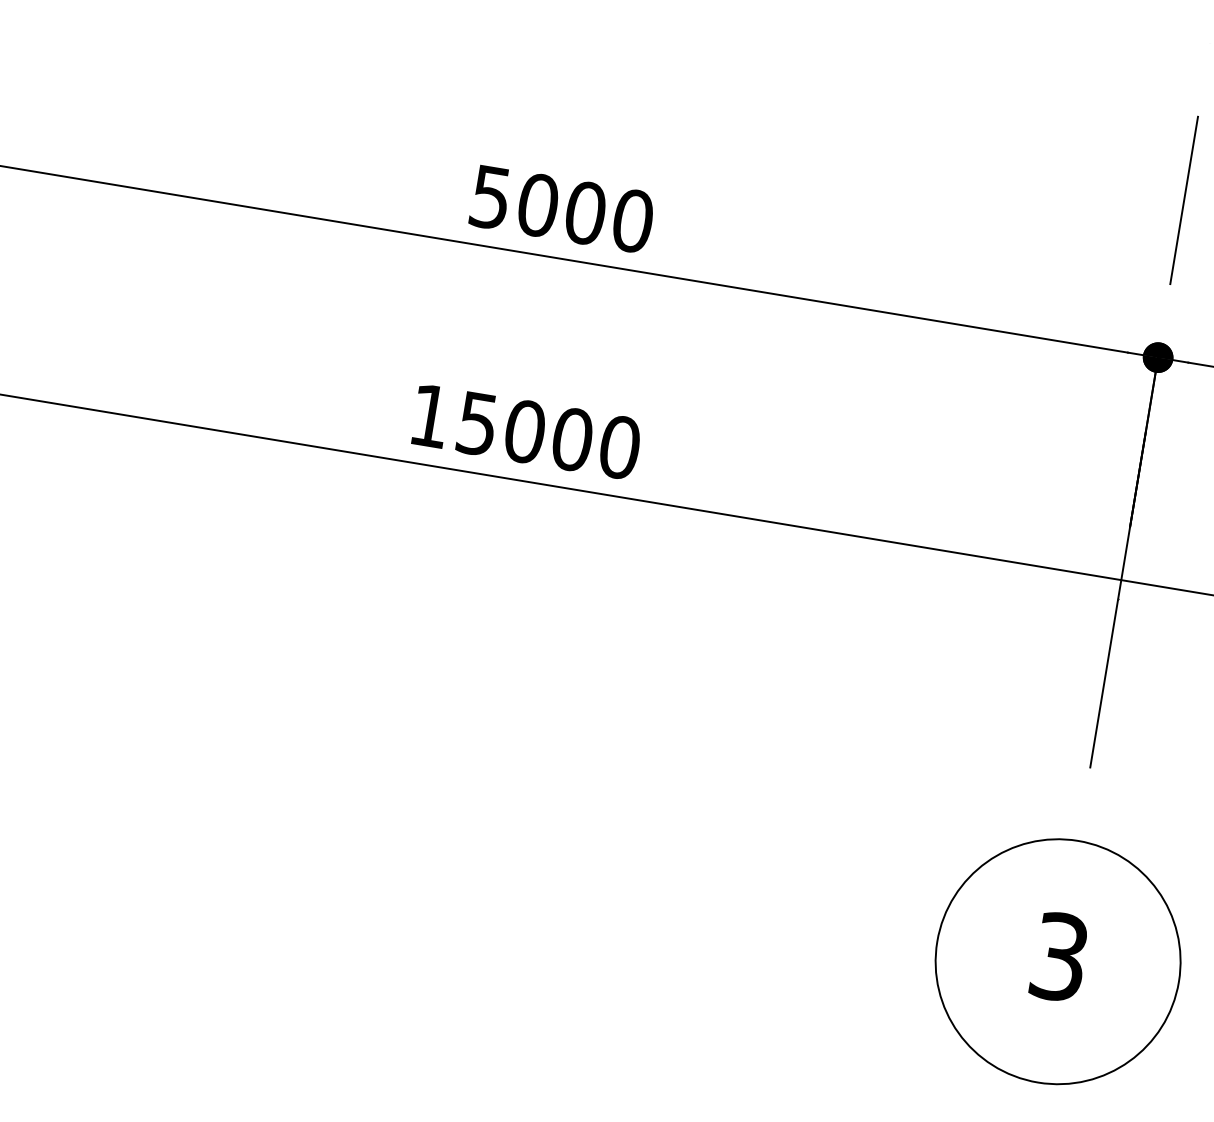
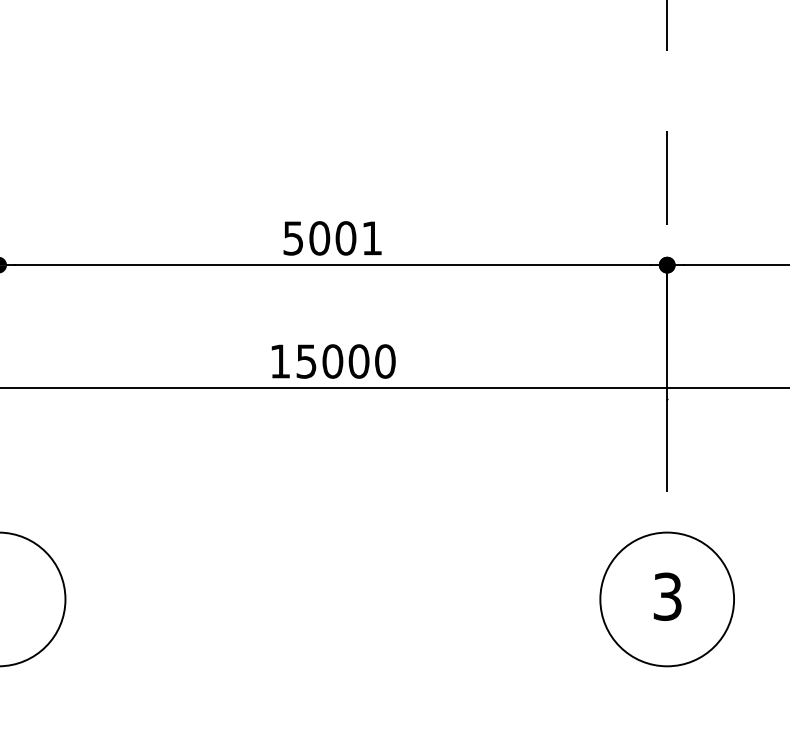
text: (633, 221) -> (372, 238), 5000 -> 5001

